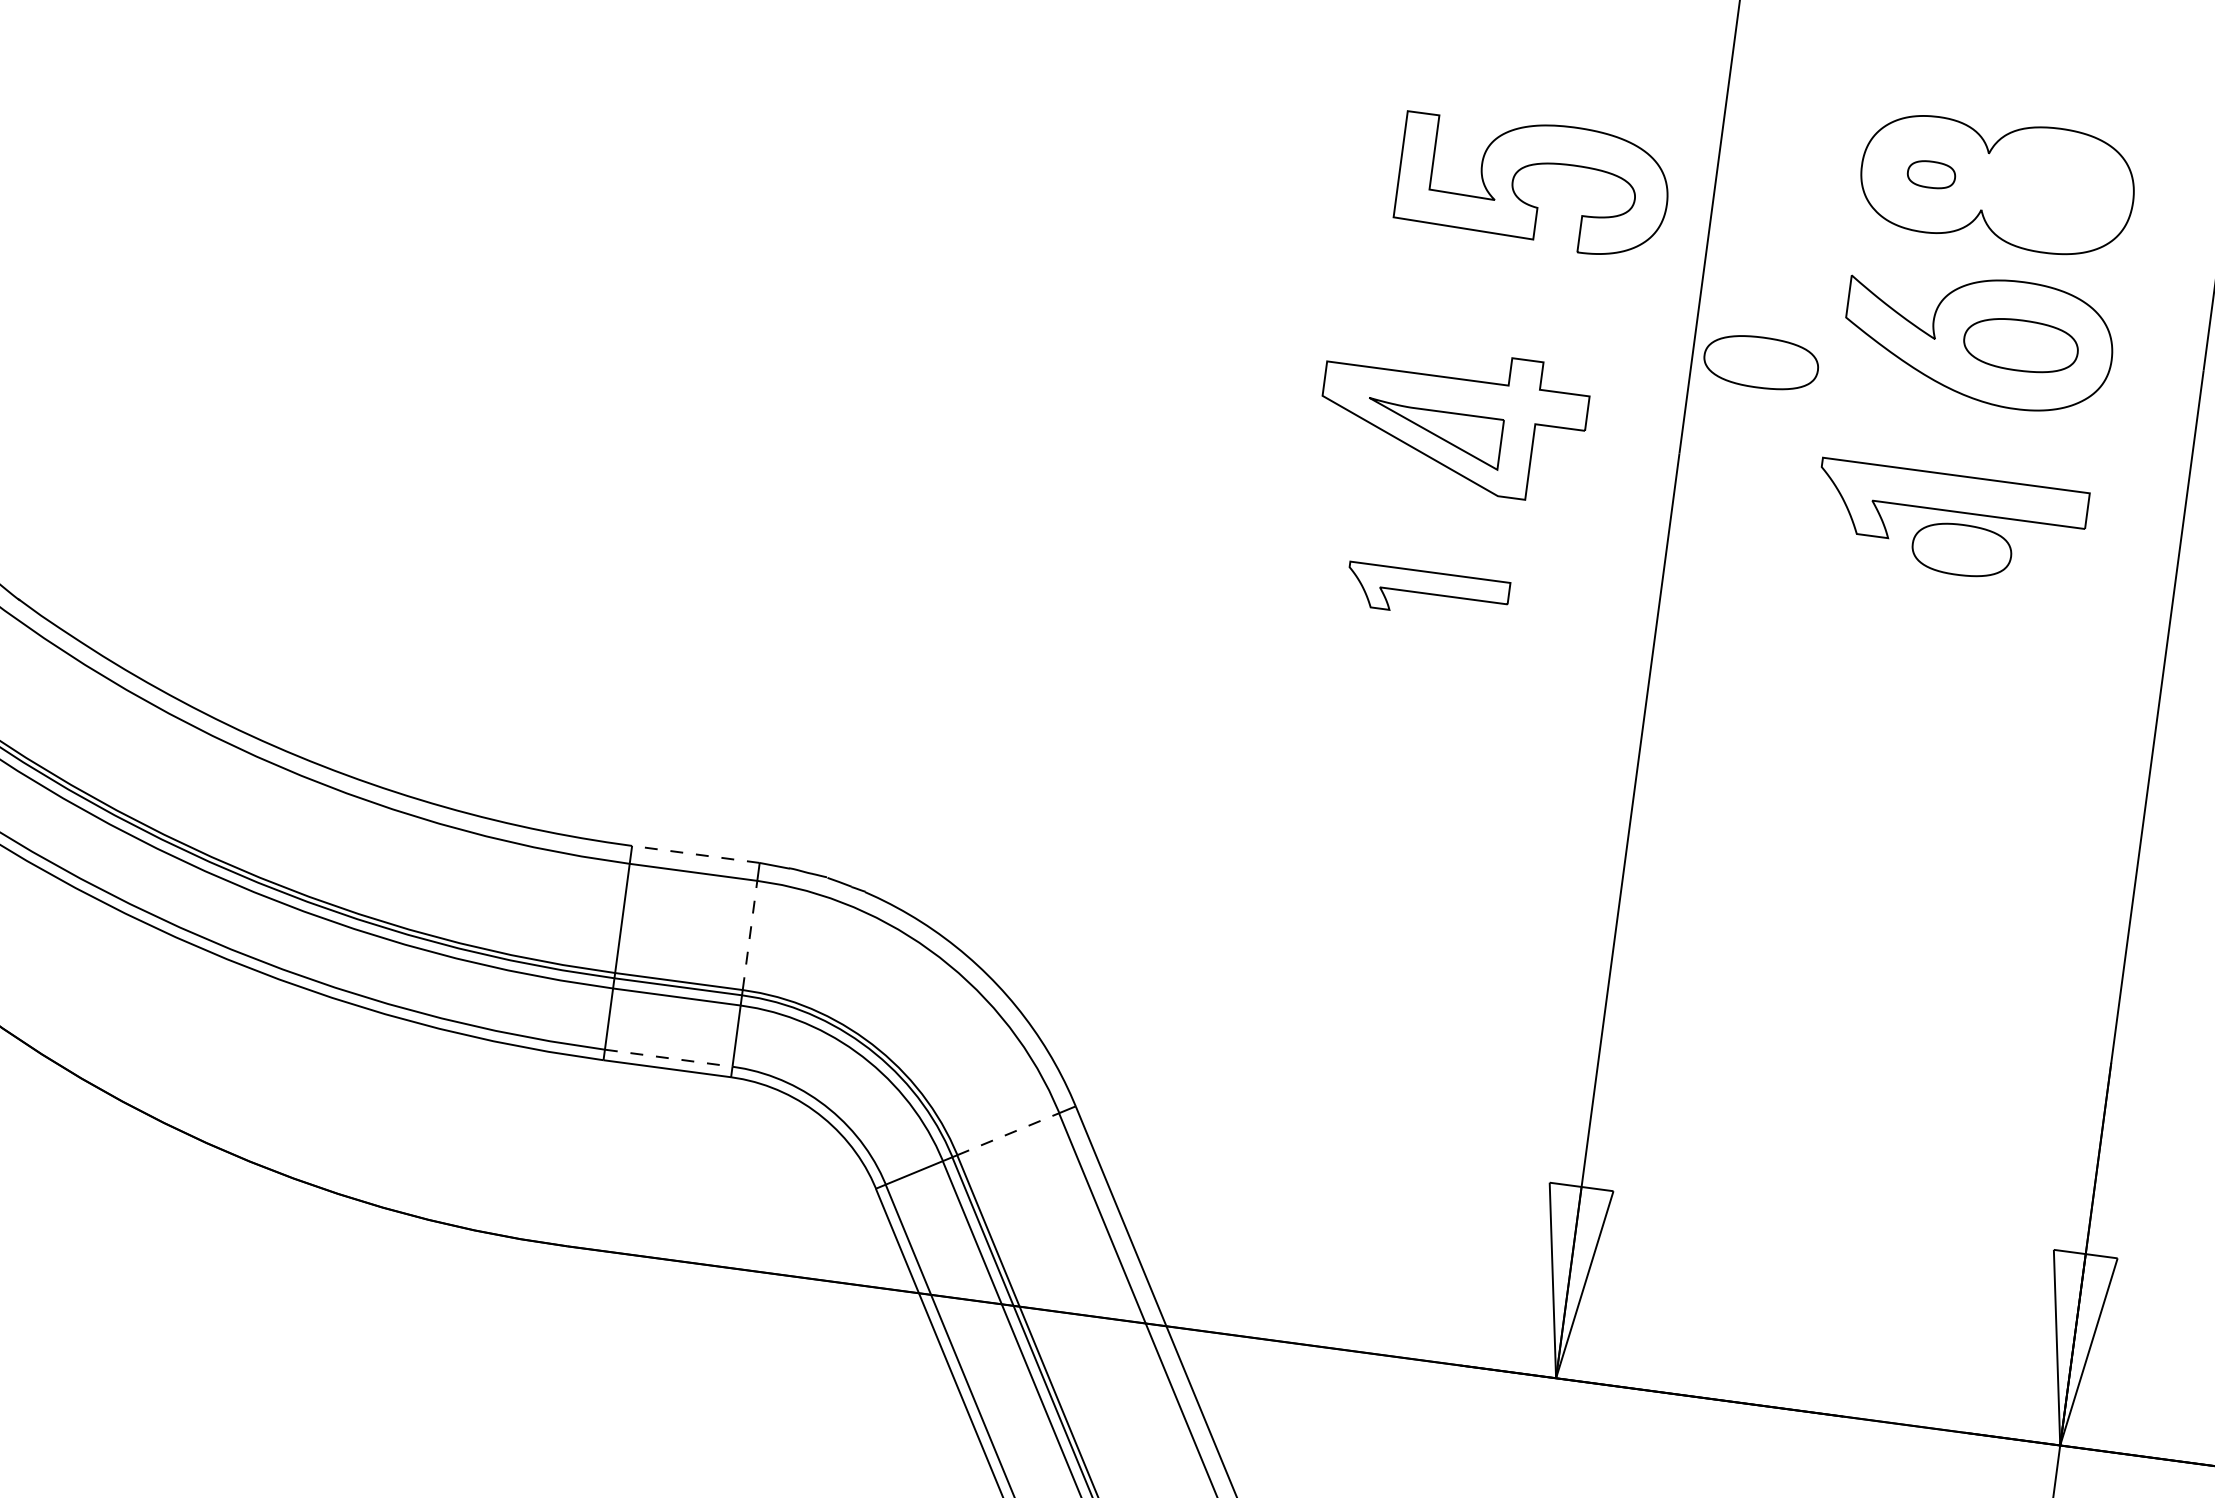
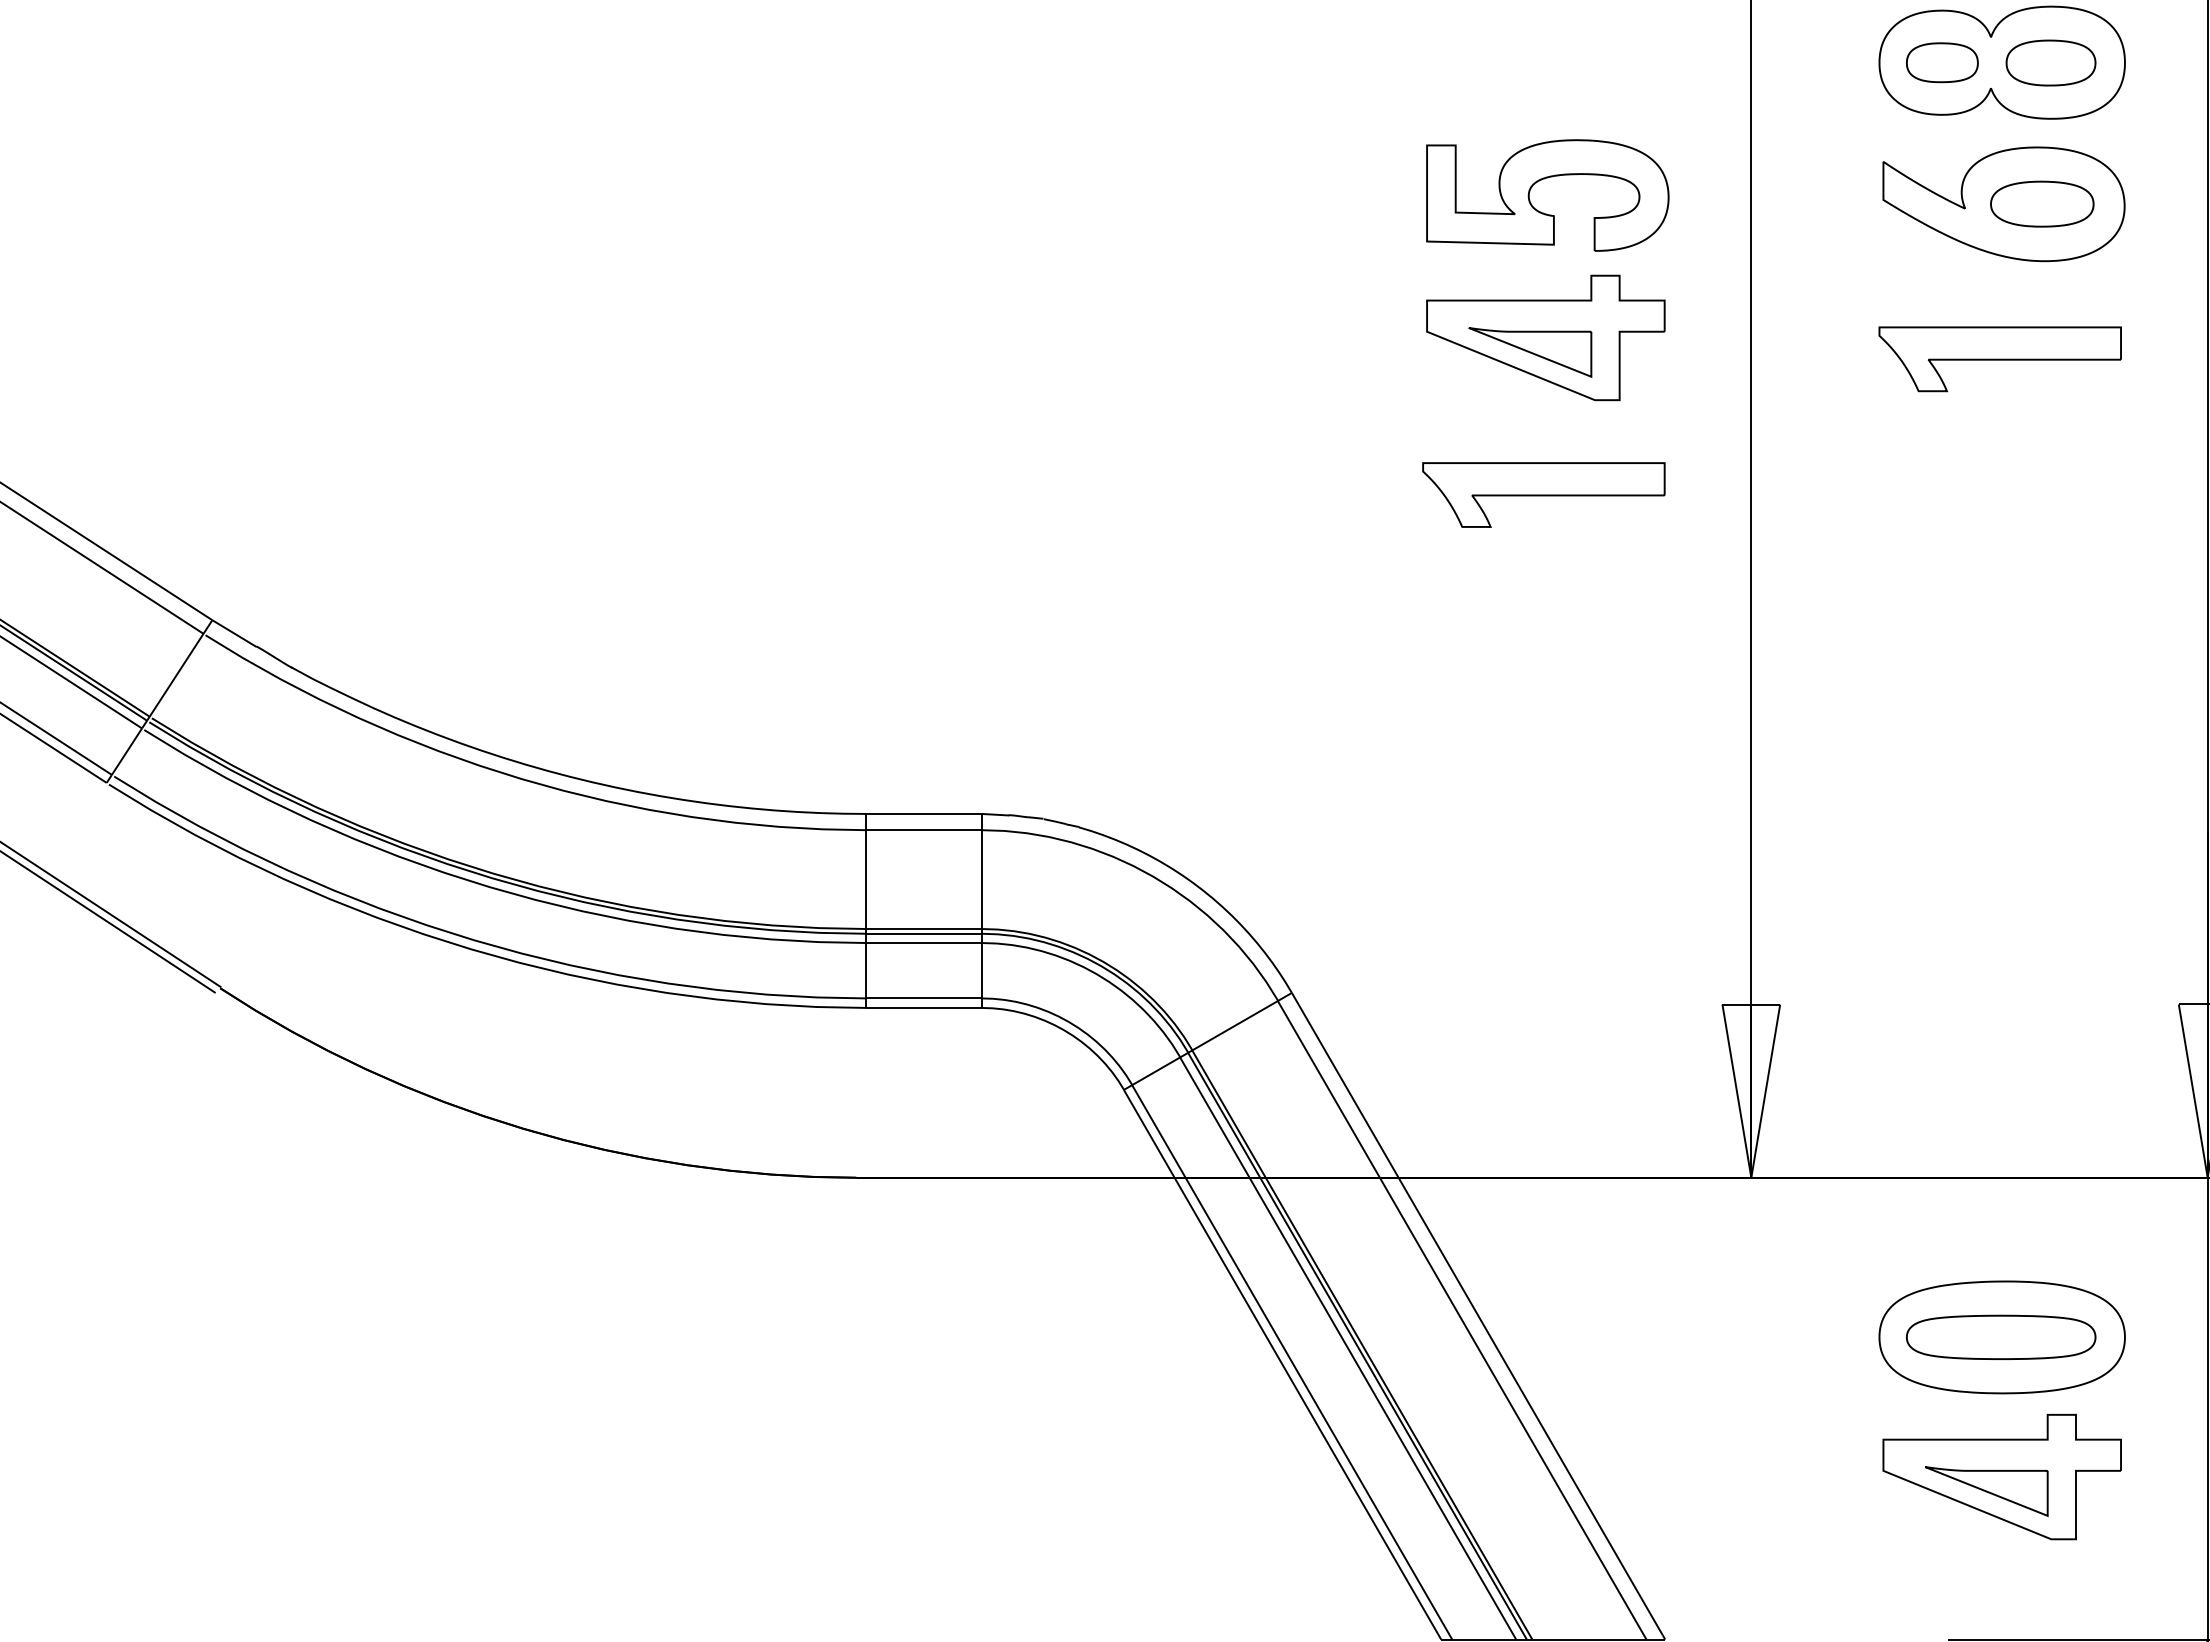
part: (1526, 167) -> (1539, 181), moved
part: (1931, 174) -> (1942, 62), size x1.67
part: (1761, 361) -> (1813, 249), removed
part: (1961, 549) -> (2050, 62), moved
part: (1427, 592) -> (1543, 494), size x1.67
line: (696, 853) -> (924, 813), dashed -> solid
line: (749, 935) -> (981, 879), dashed -> solid
line: (669, 1058) -> (924, 998), dashed -> solid
line: (1008, 1134) -> (1235, 1025), dashed -> solid

